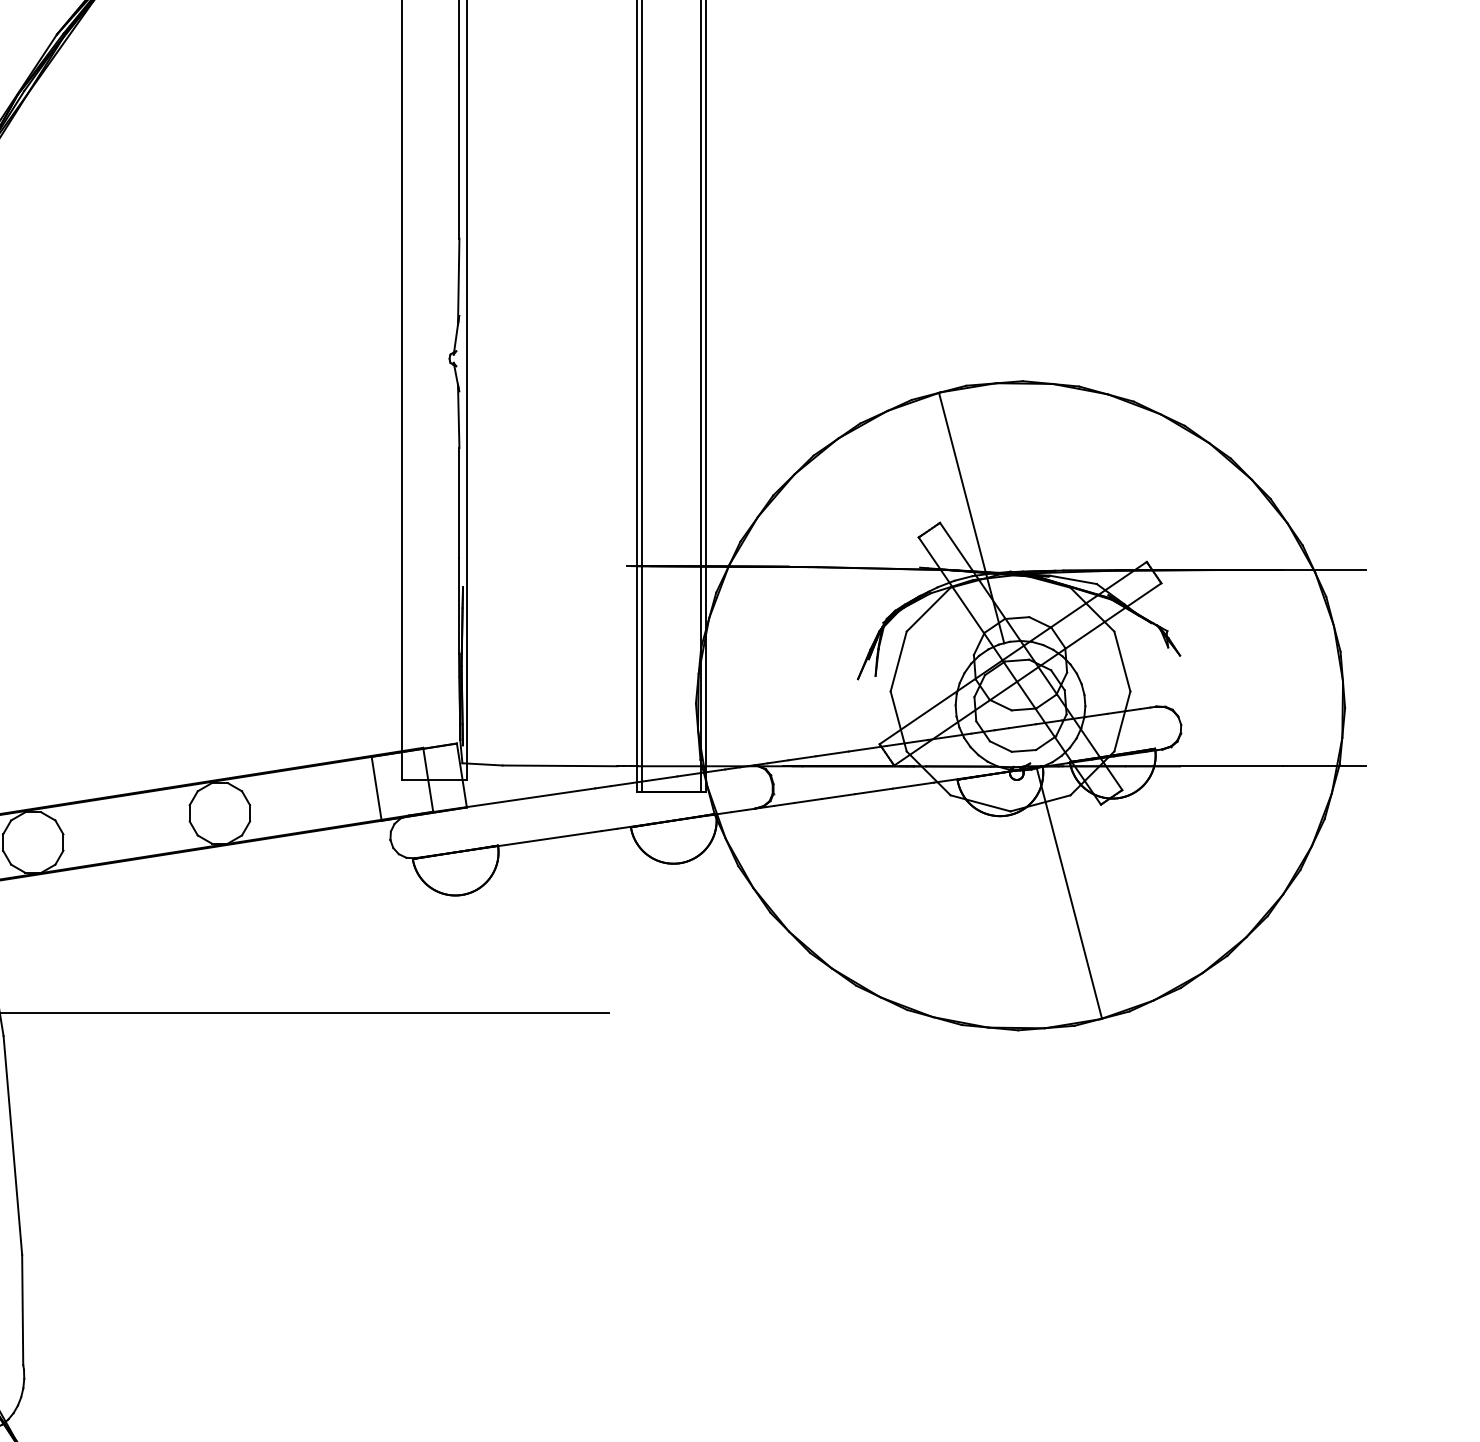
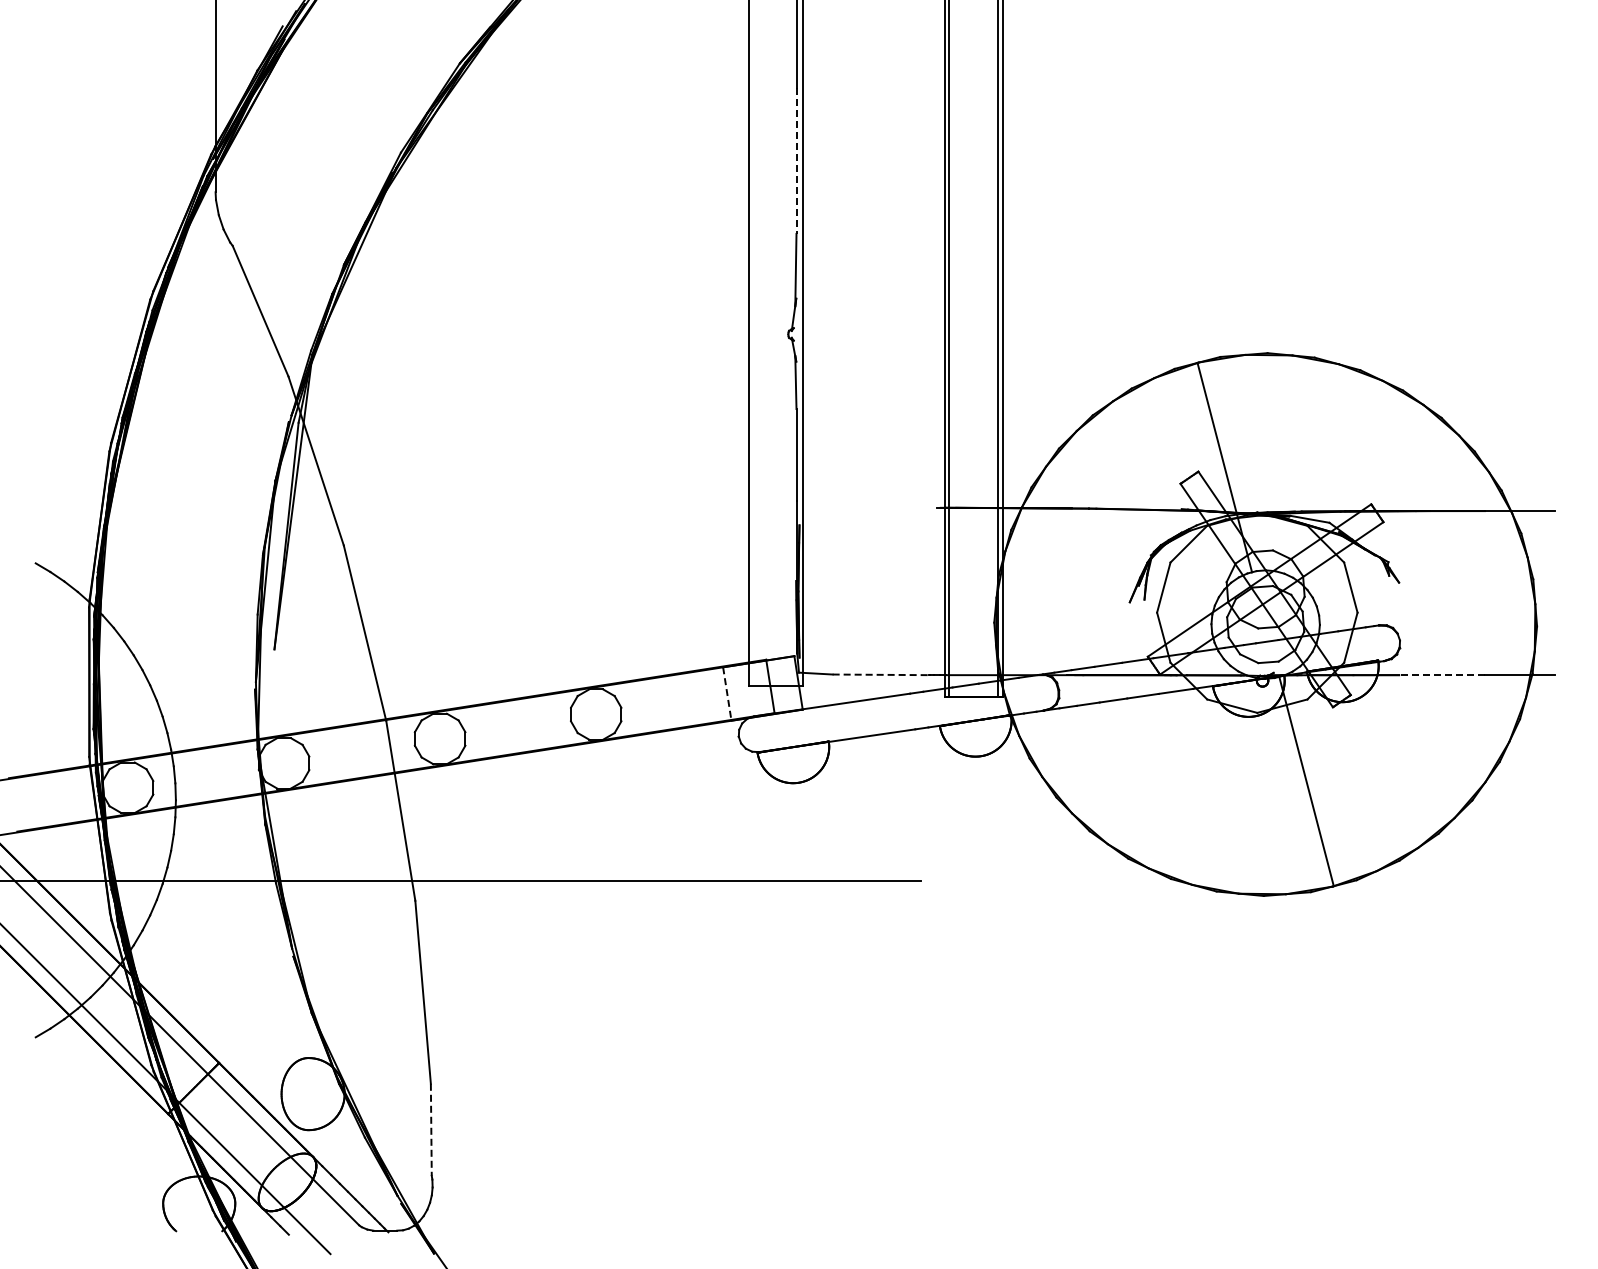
line: (459, 151) -> (796, 161), solid -> dashed
line: (559, 765) -> (880, 674), solid -> dashed
line: (1230, 766) -> (1441, 675), solid -> dashed
line: (376, 789) -> (727, 694), solid -> dashed
line: (22, 1310) -> (431, 1130), solid -> dashed

